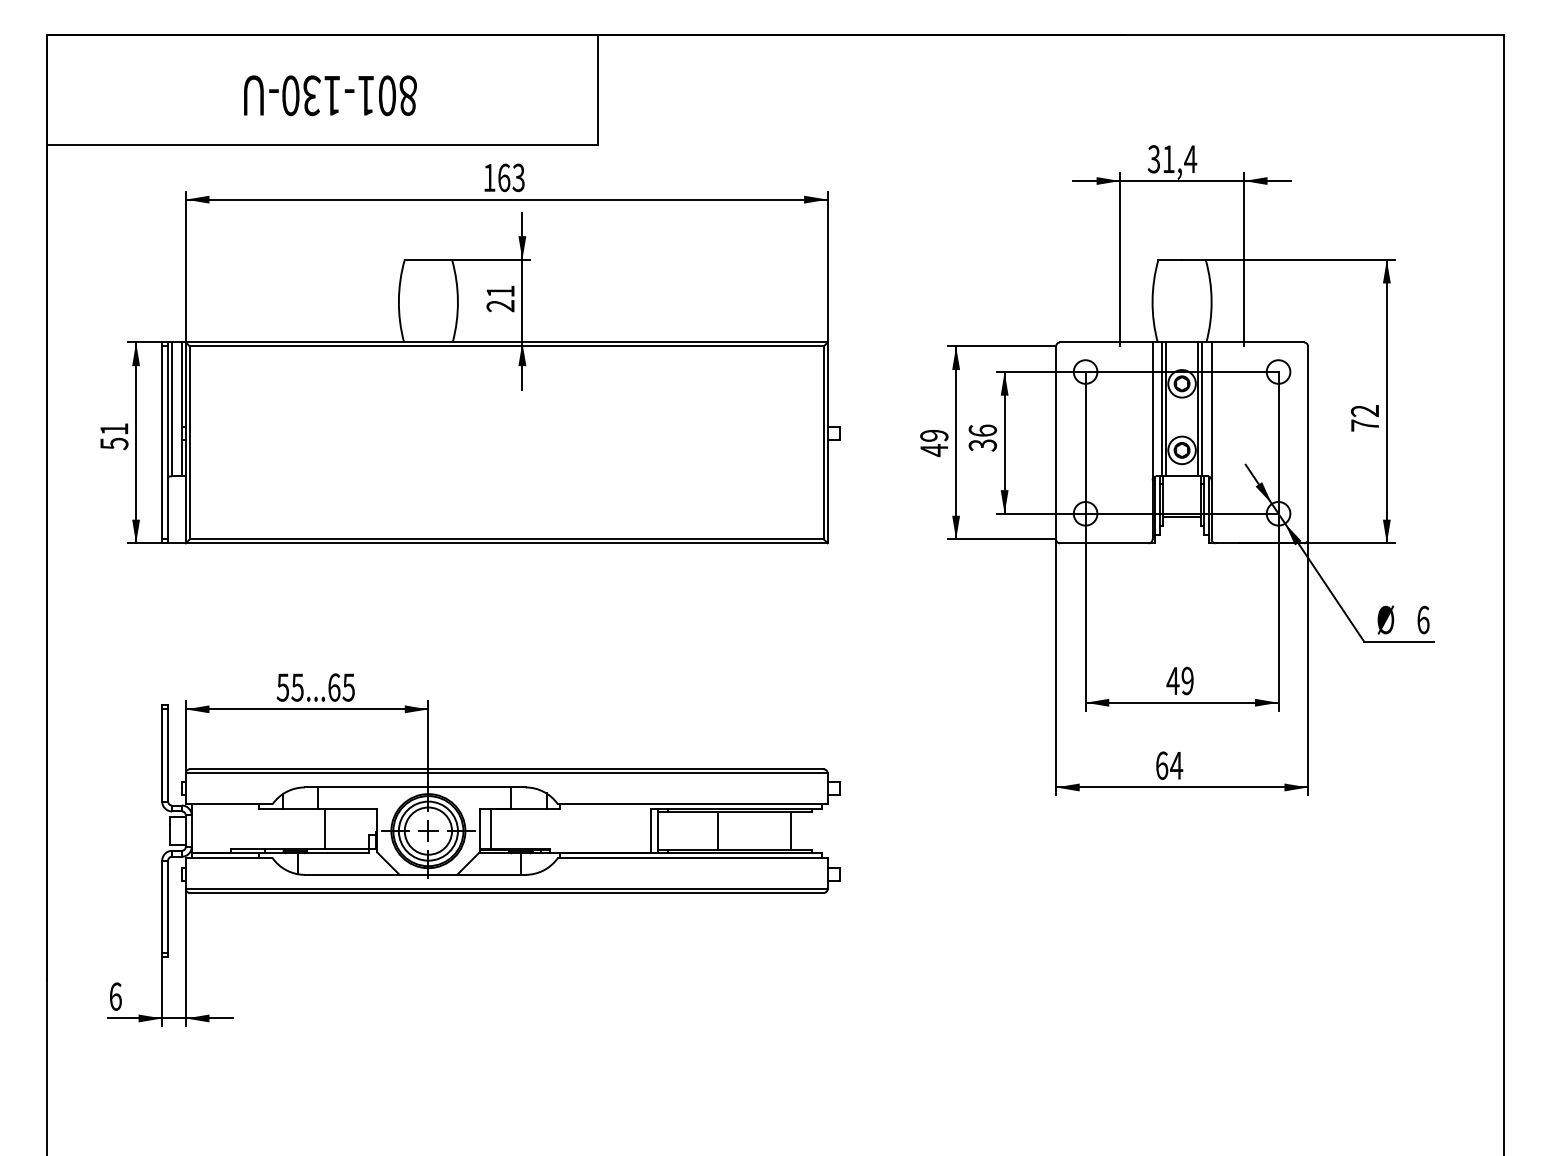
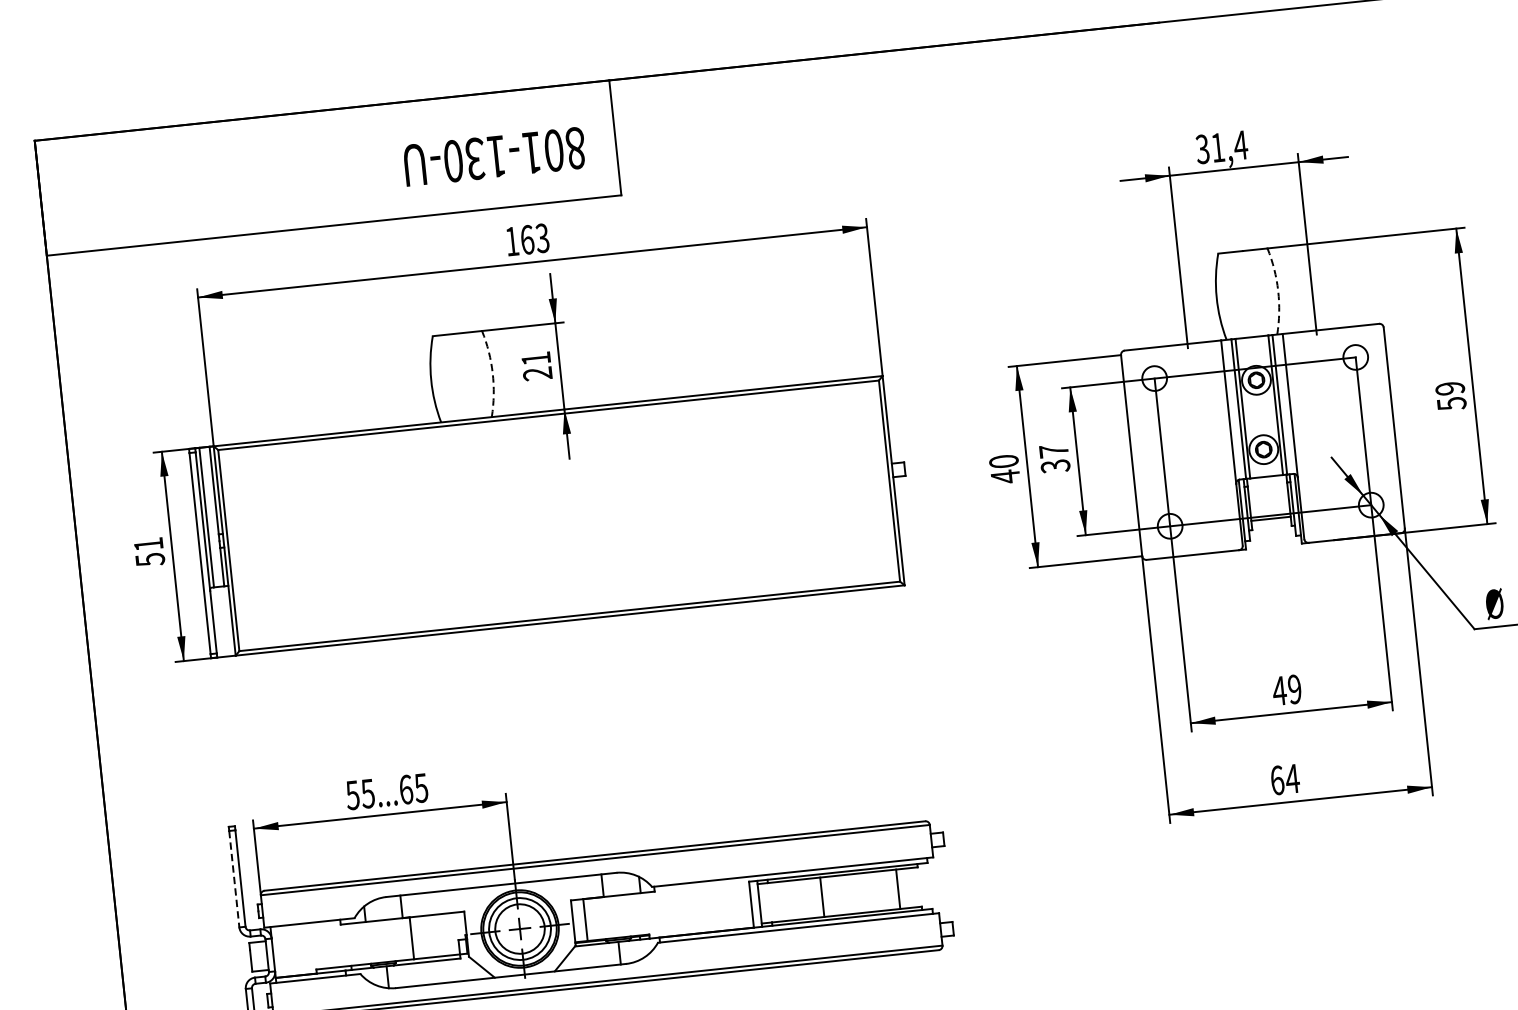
text: (330, 95) -> (494, 156), moved
arc: (457, 301) -> (492, 373), solid -> dashed
arc: (1211, 301) -> (1278, 291), solid -> dashed
text: (1365, 418) -> (1451, 396), 72 -> 59
text: (982, 430) -> (1053, 450), 36 -> 37
text: (934, 435) -> (1004, 461), 49 -> 40
line: (162, 755) -> (234, 879), solid -> dashed

